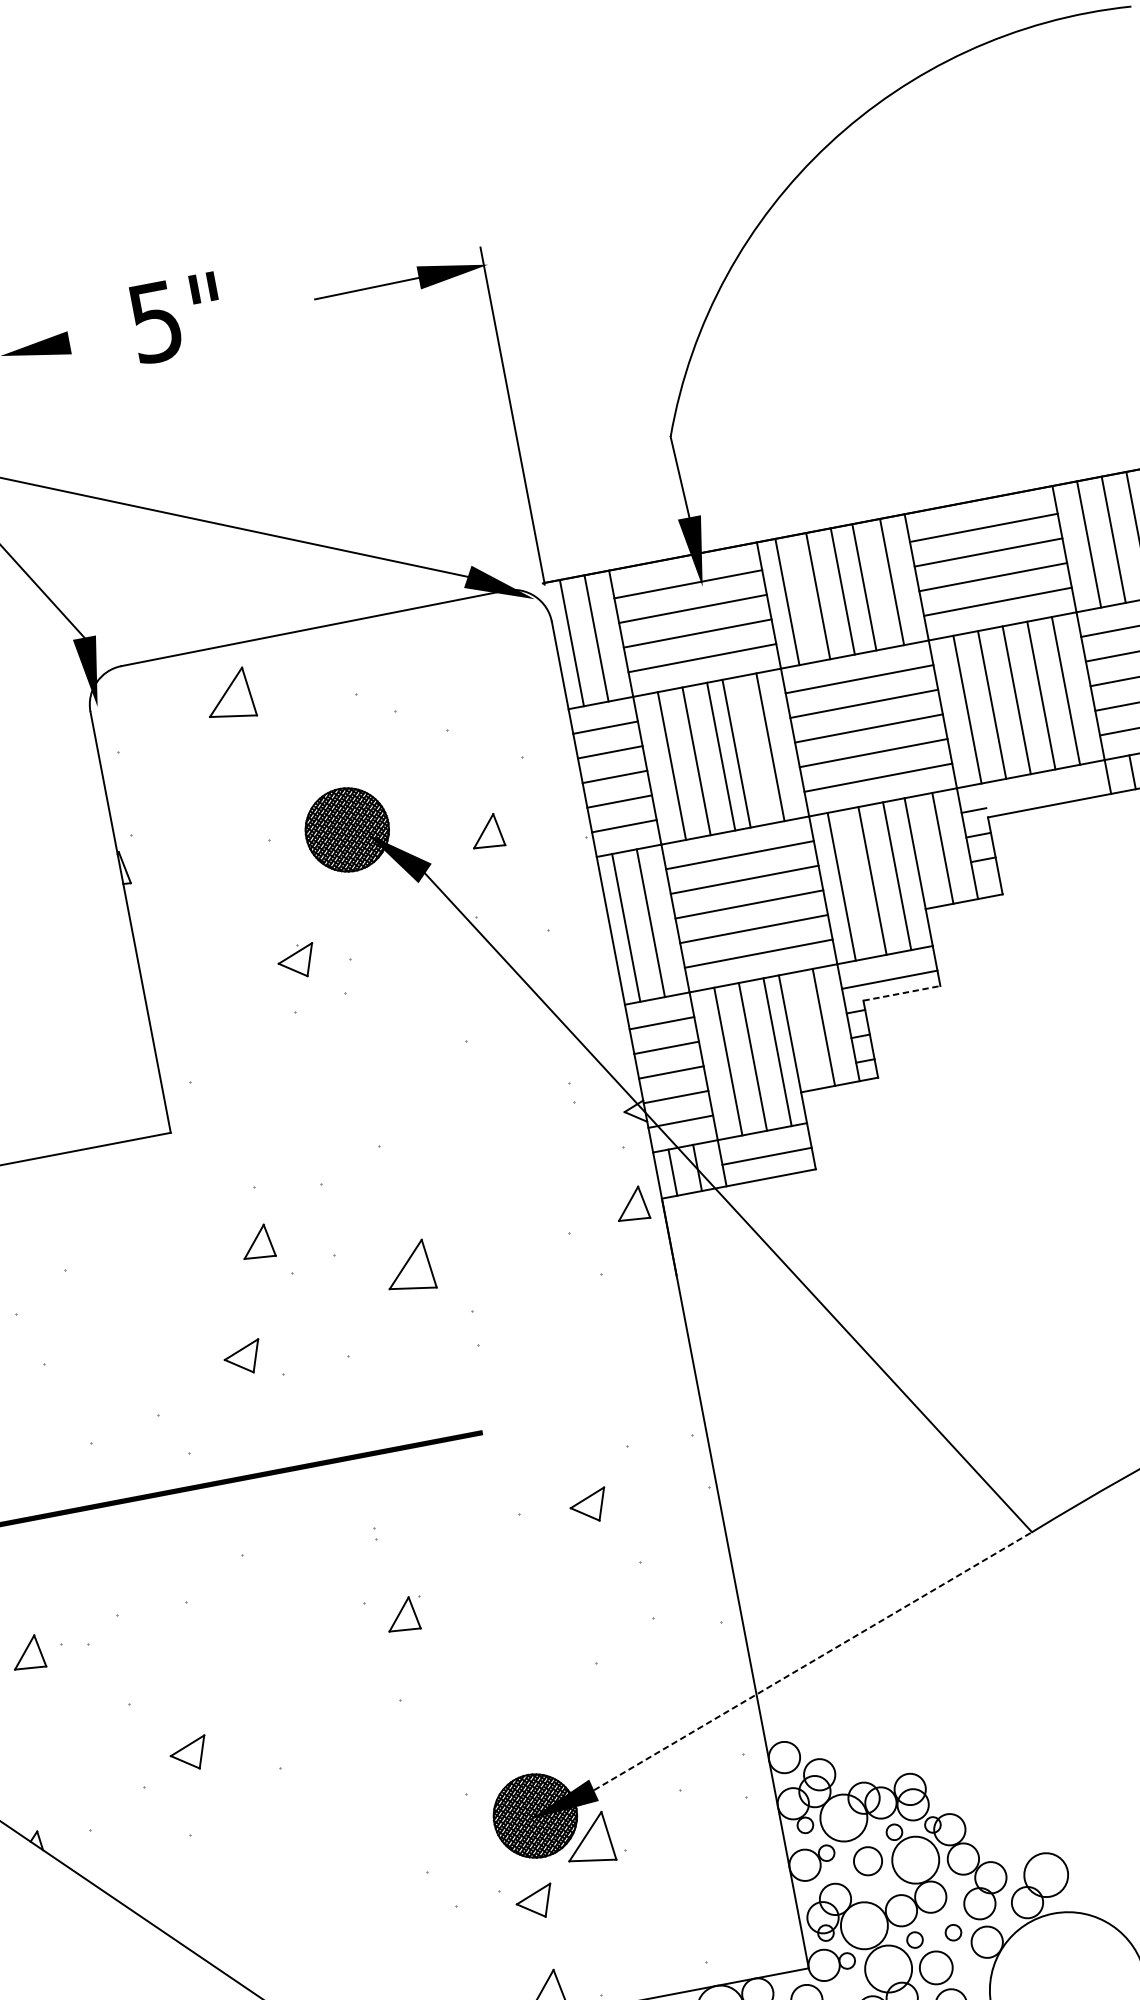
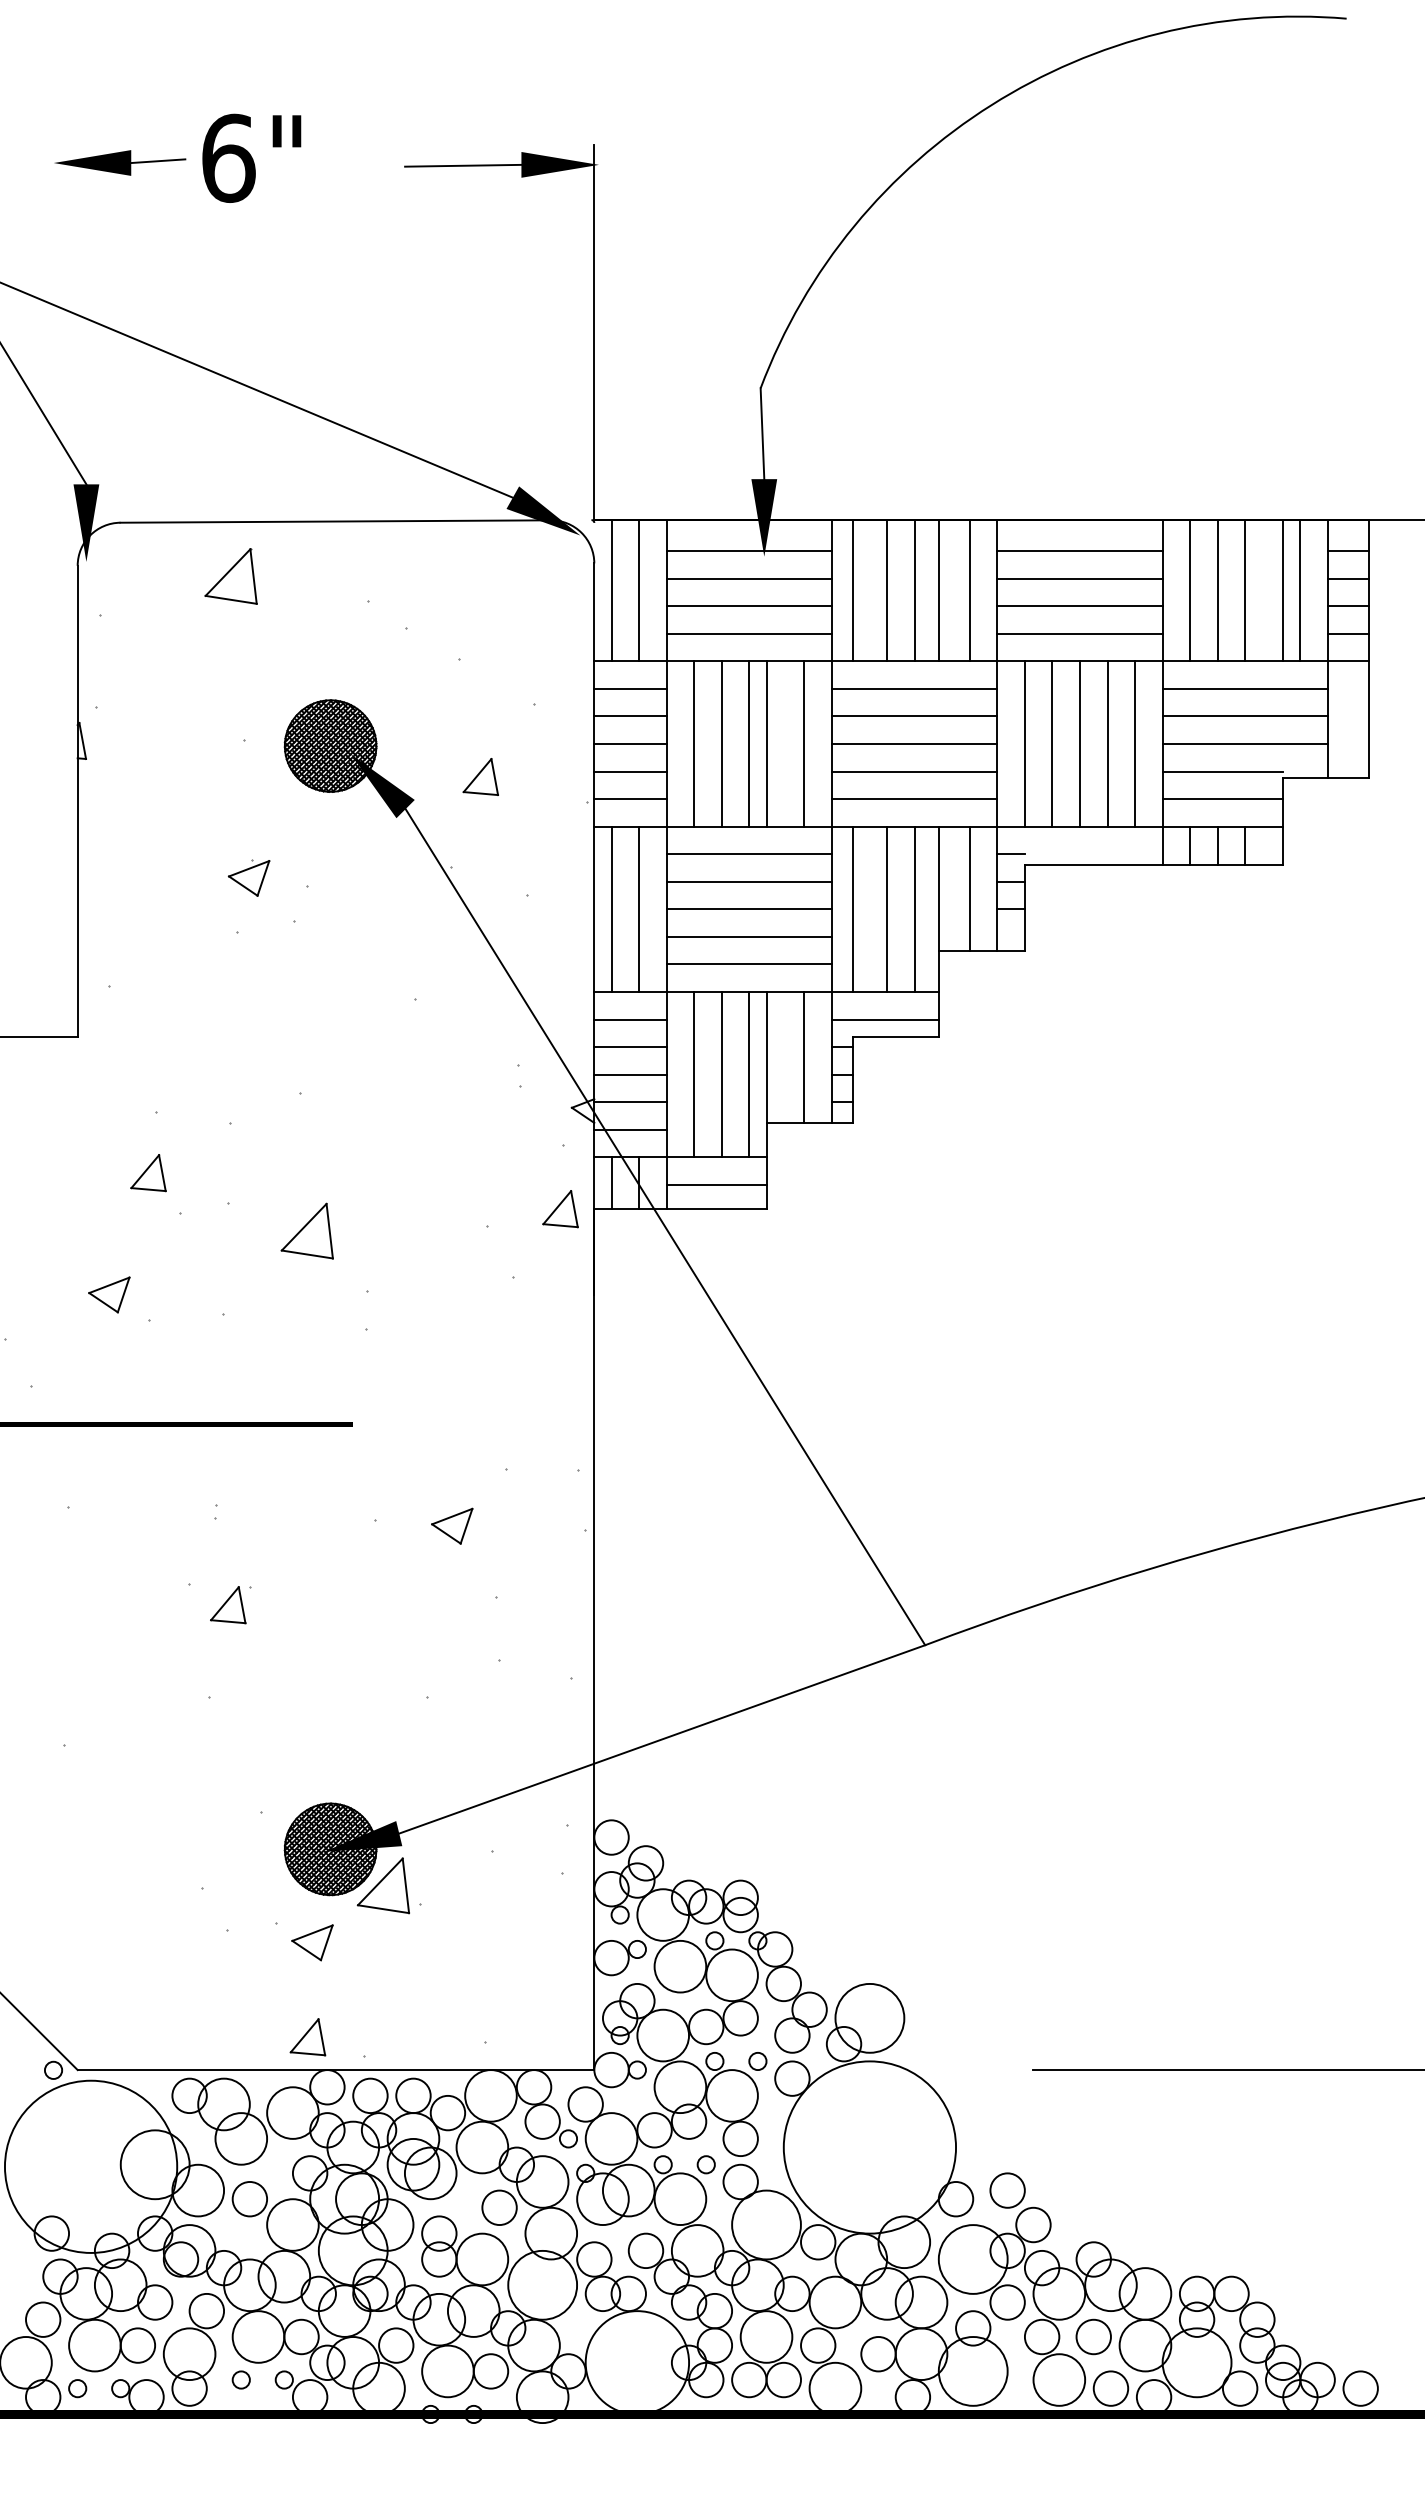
text: (155, 321) -> (228, 157), 5" -> 6"
line: (93, 336) -> (158, 161), added
line: (902, 993) -> (896, 1036), dashed -> solid
line: (813, 1661) -> (662, 1739), dashed -> solid
circle: (868, 1861) -> (680, 1966), size x1.67
circle: (1045, 1874) -> (869, 2017), size x1.43
circle: (935, 1967) -> (731, 2095), size x1.43

